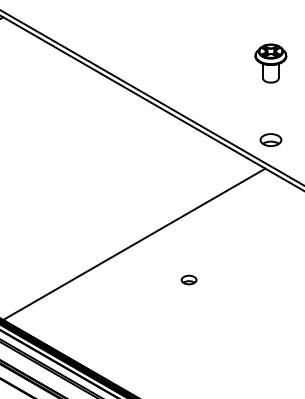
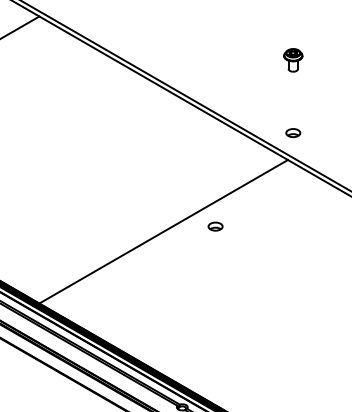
part: (271, 63) -> (293, 60), size x0.62
part: (271, 140) -> (293, 133), size x0.71
part: (188, 279) -> (215, 226), moved

